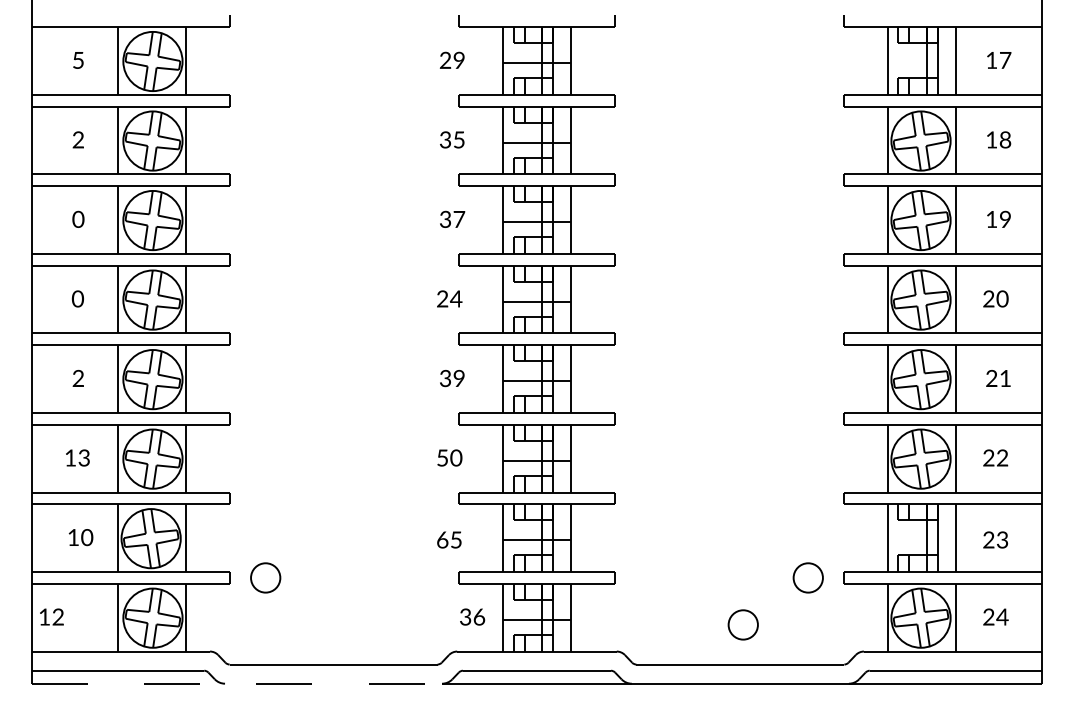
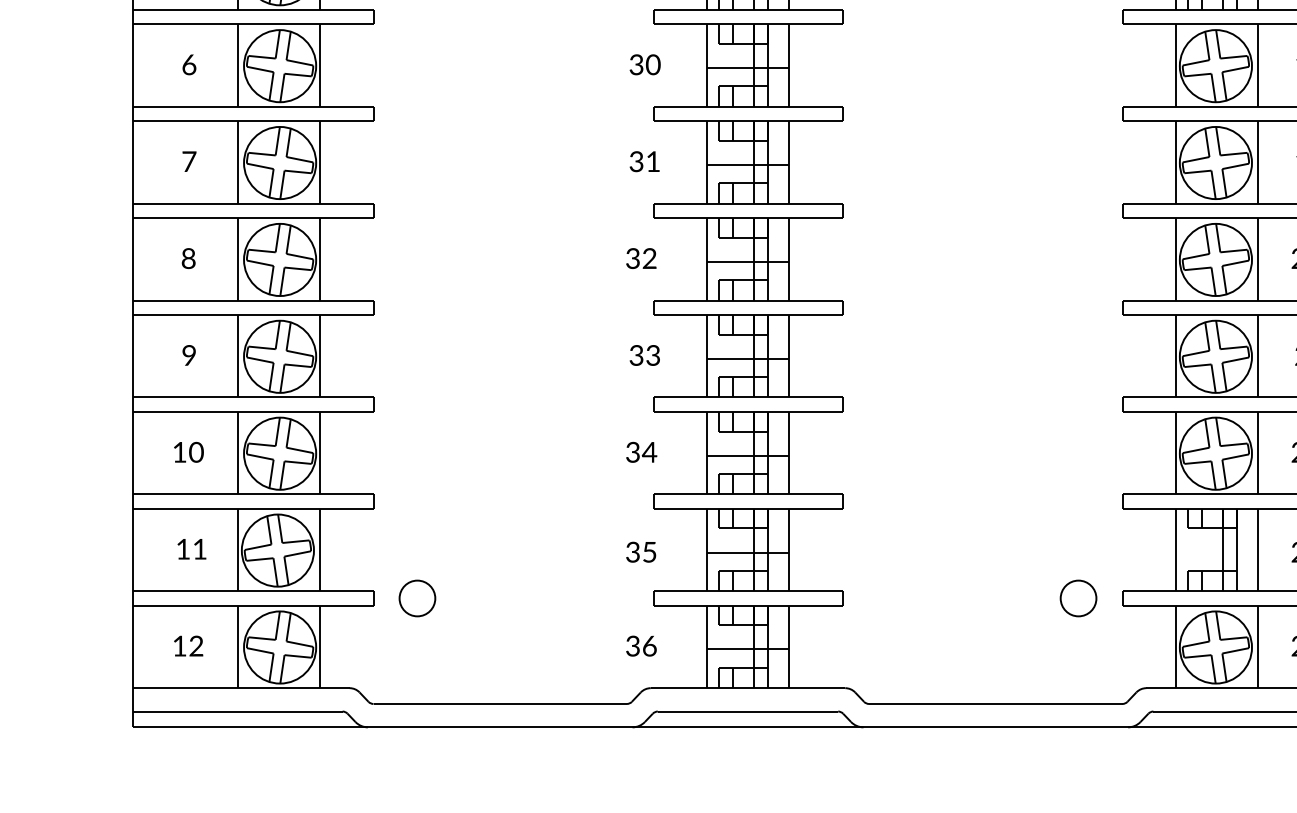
text: (78, 139) -> (189, 64), 2 -> 6
text: (459, 139) -> (653, 64), 35 -> 30
text: (78, 218) -> (189, 160), 0 -> 7
text: (459, 219) -> (653, 161), 37 -> 31
text: (449, 298) -> (641, 258), 24 -> 32
text: (77, 299) -> (188, 259), 0 -> 8
text: (77, 378) -> (188, 355), 2 -> 9
text: (458, 378) -> (652, 355), 39 -> 33
text: (84, 457) -> (196, 451), 13 -> 10
text: (449, 457) -> (641, 451), 50 -> 34
text: (87, 537) -> (200, 549), 10 -> 11
text: (442, 539) -> (632, 551), 65 -> 35
text: (51, 616) -> (188, 645), moved
text: (472, 616) -> (641, 645), moved
part: (742, 624) -> (998, 655), removed
line: (237, 683) -> (383, 727), dashed -> solid

